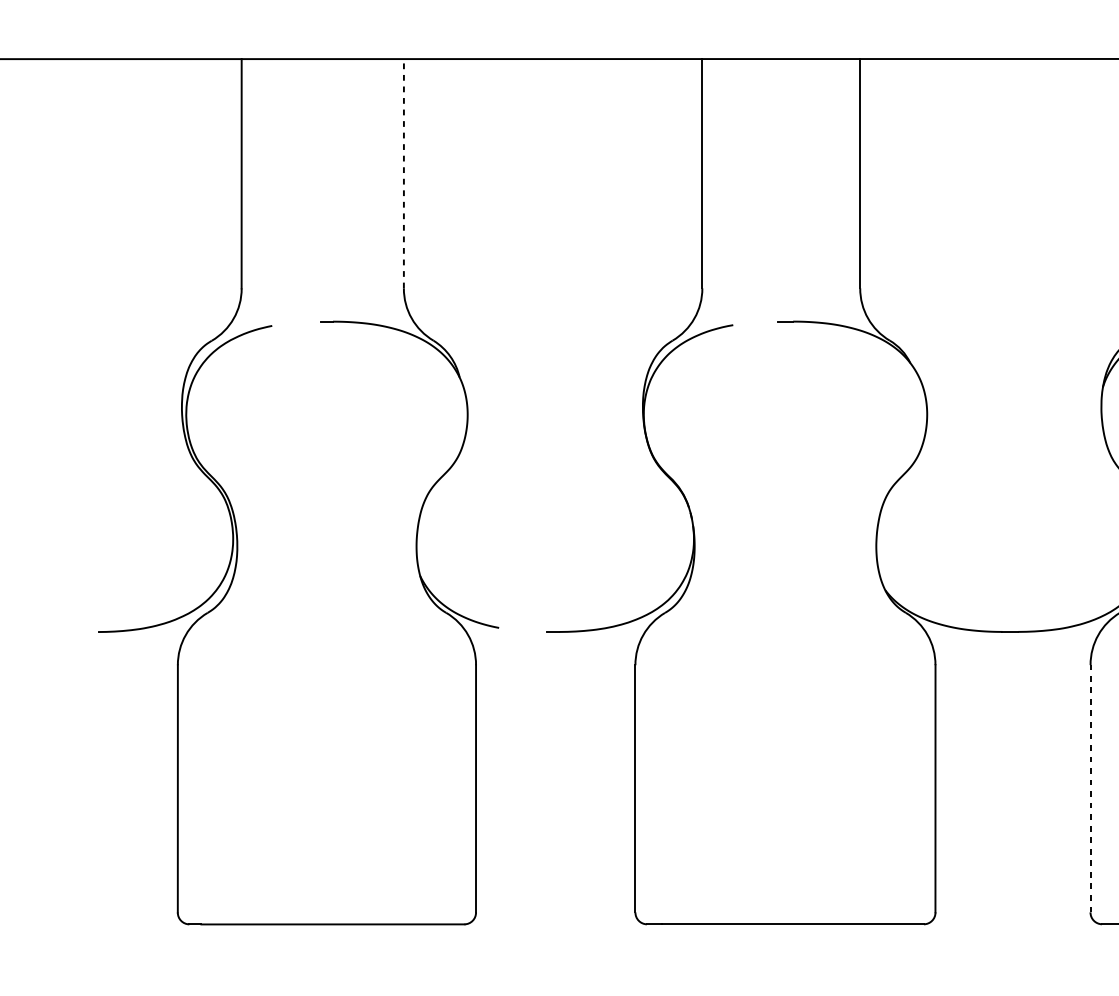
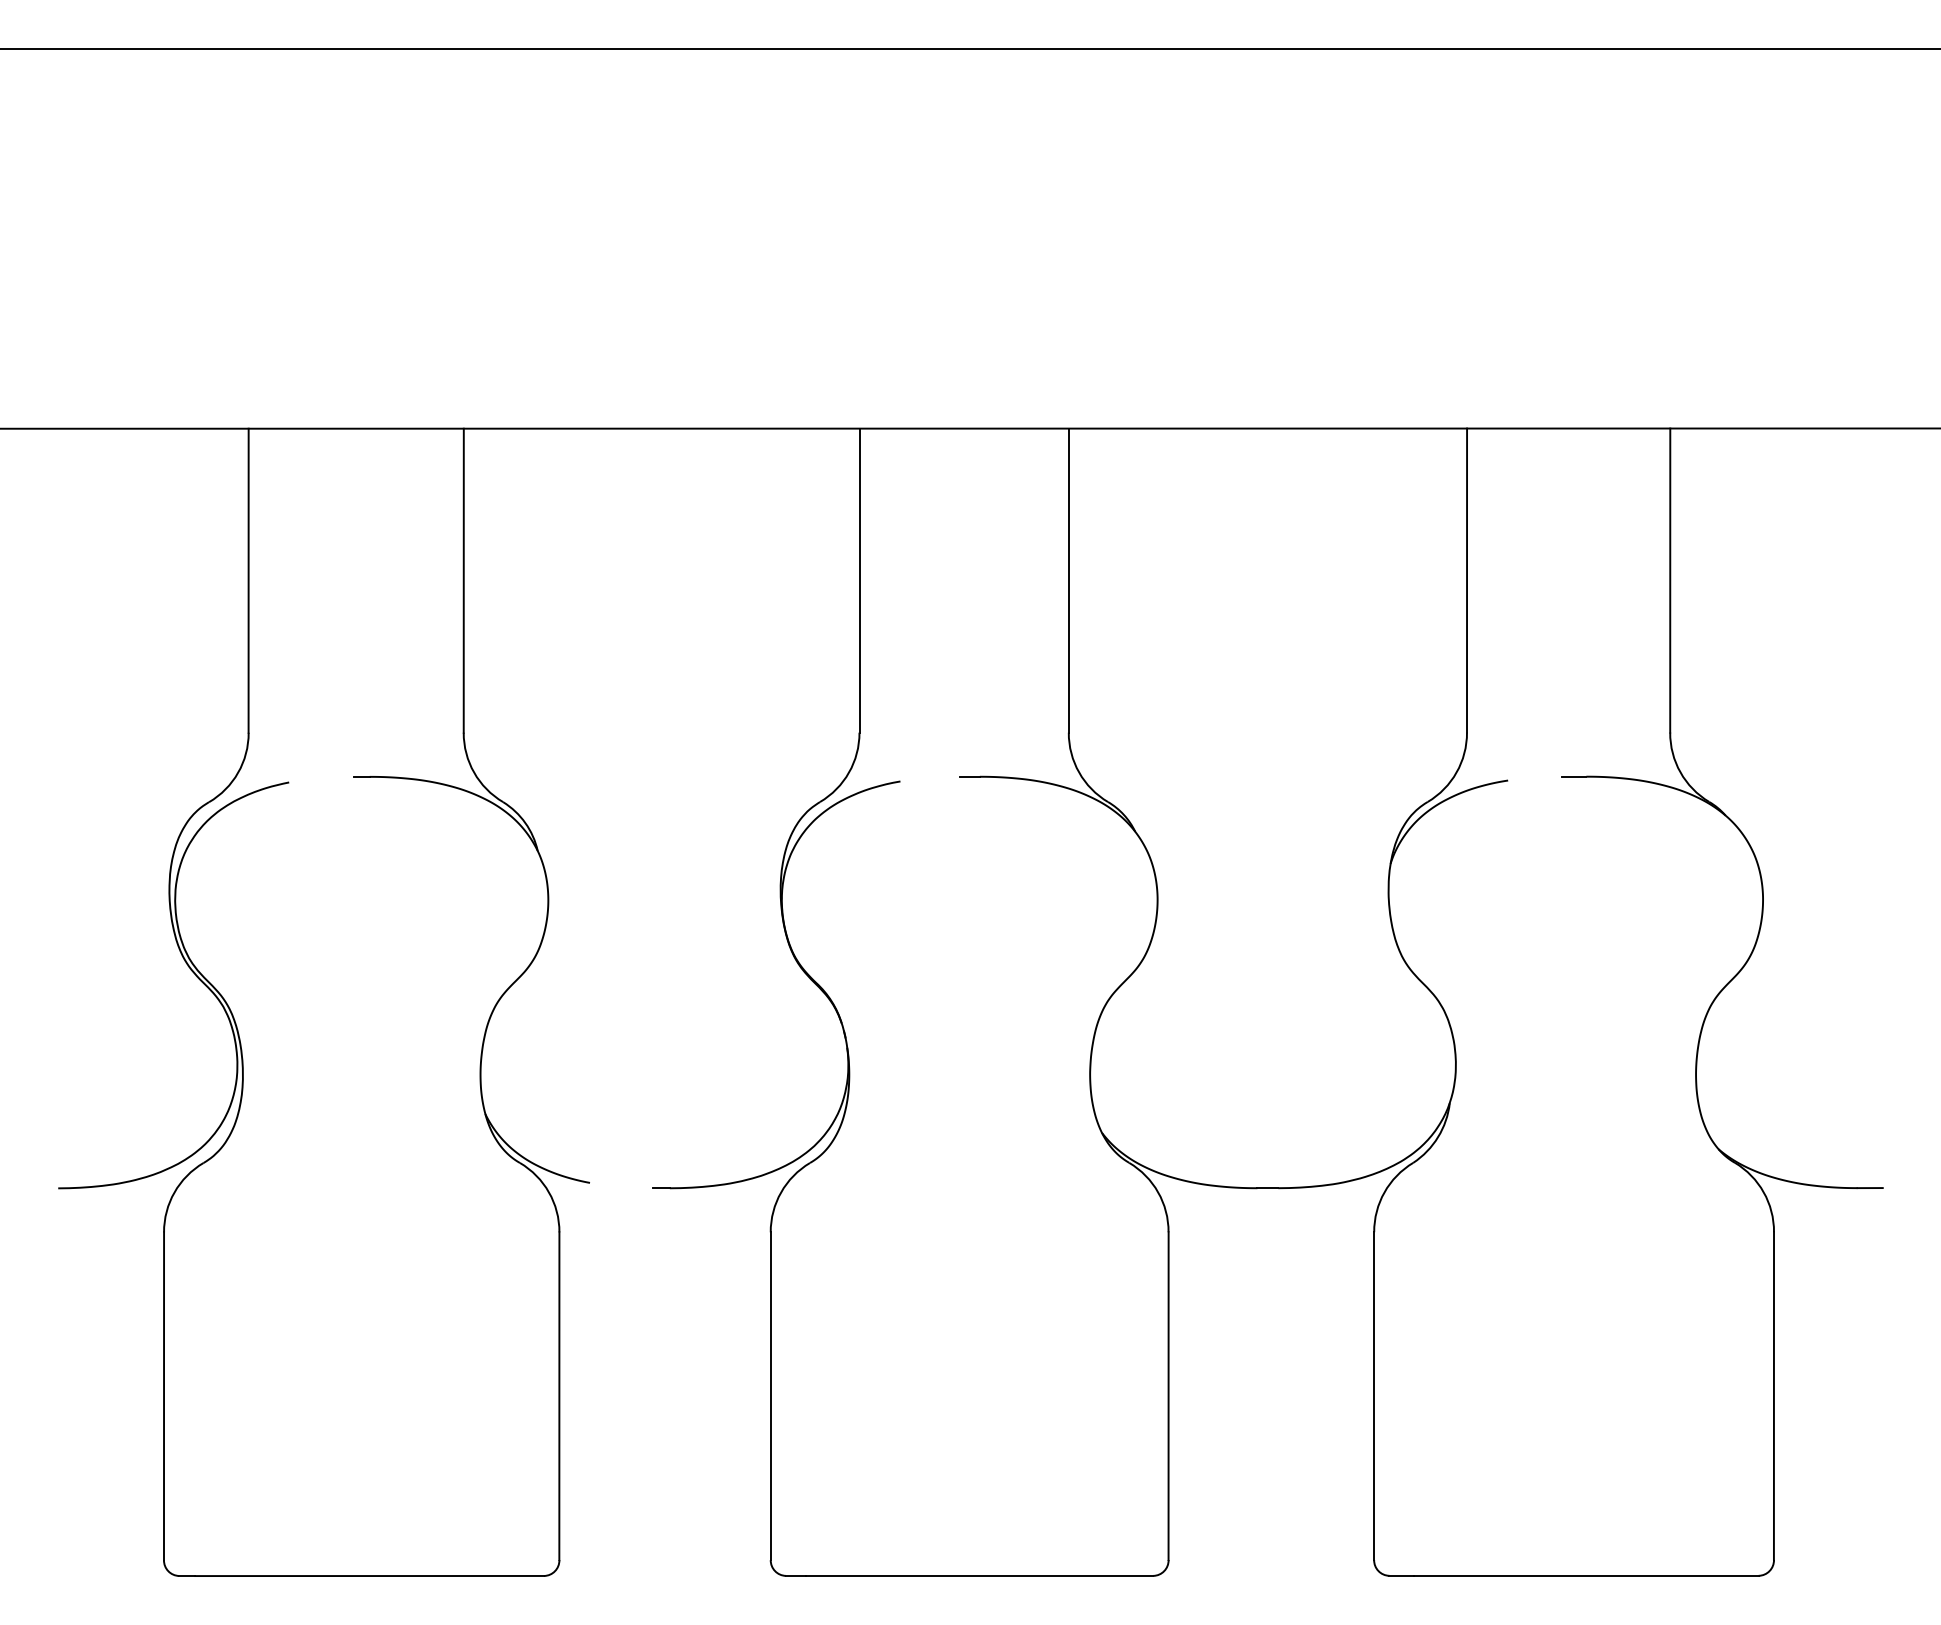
line: (403, 173) -> (463, 580), dashed -> solid
line: (1090, 789) -> (1374, 1396), dashed -> solid

